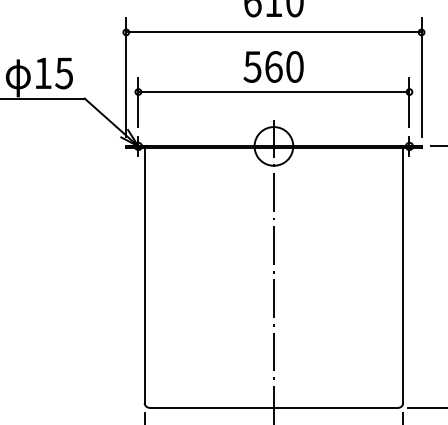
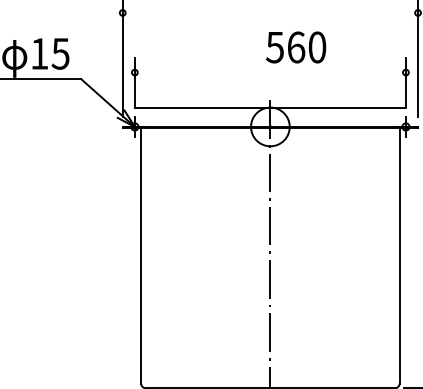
line: (273, 32) -> (269, 13), removed
text: (273, 66) -> (295, 47), moved
line: (273, 92) -> (269, 108), moved

